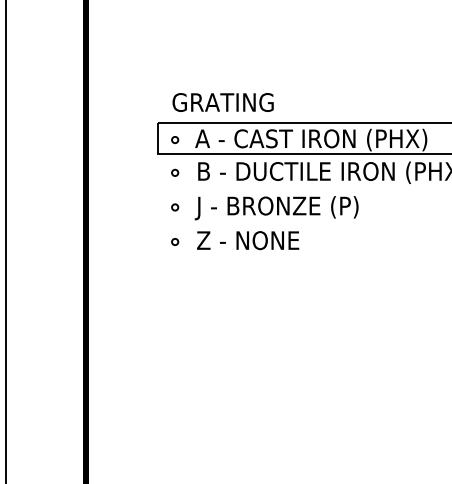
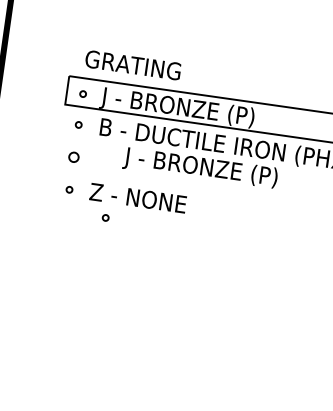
text: (310, 140) -> (210, 112), A - CAST IRON (PHX) -> J - BRONZE (P)
circle: (175, 207) -> (74, 157), size x1.6
text: (276, 208) -> (200, 168), moved
circle: (217, 265) -> (106, 217), added

